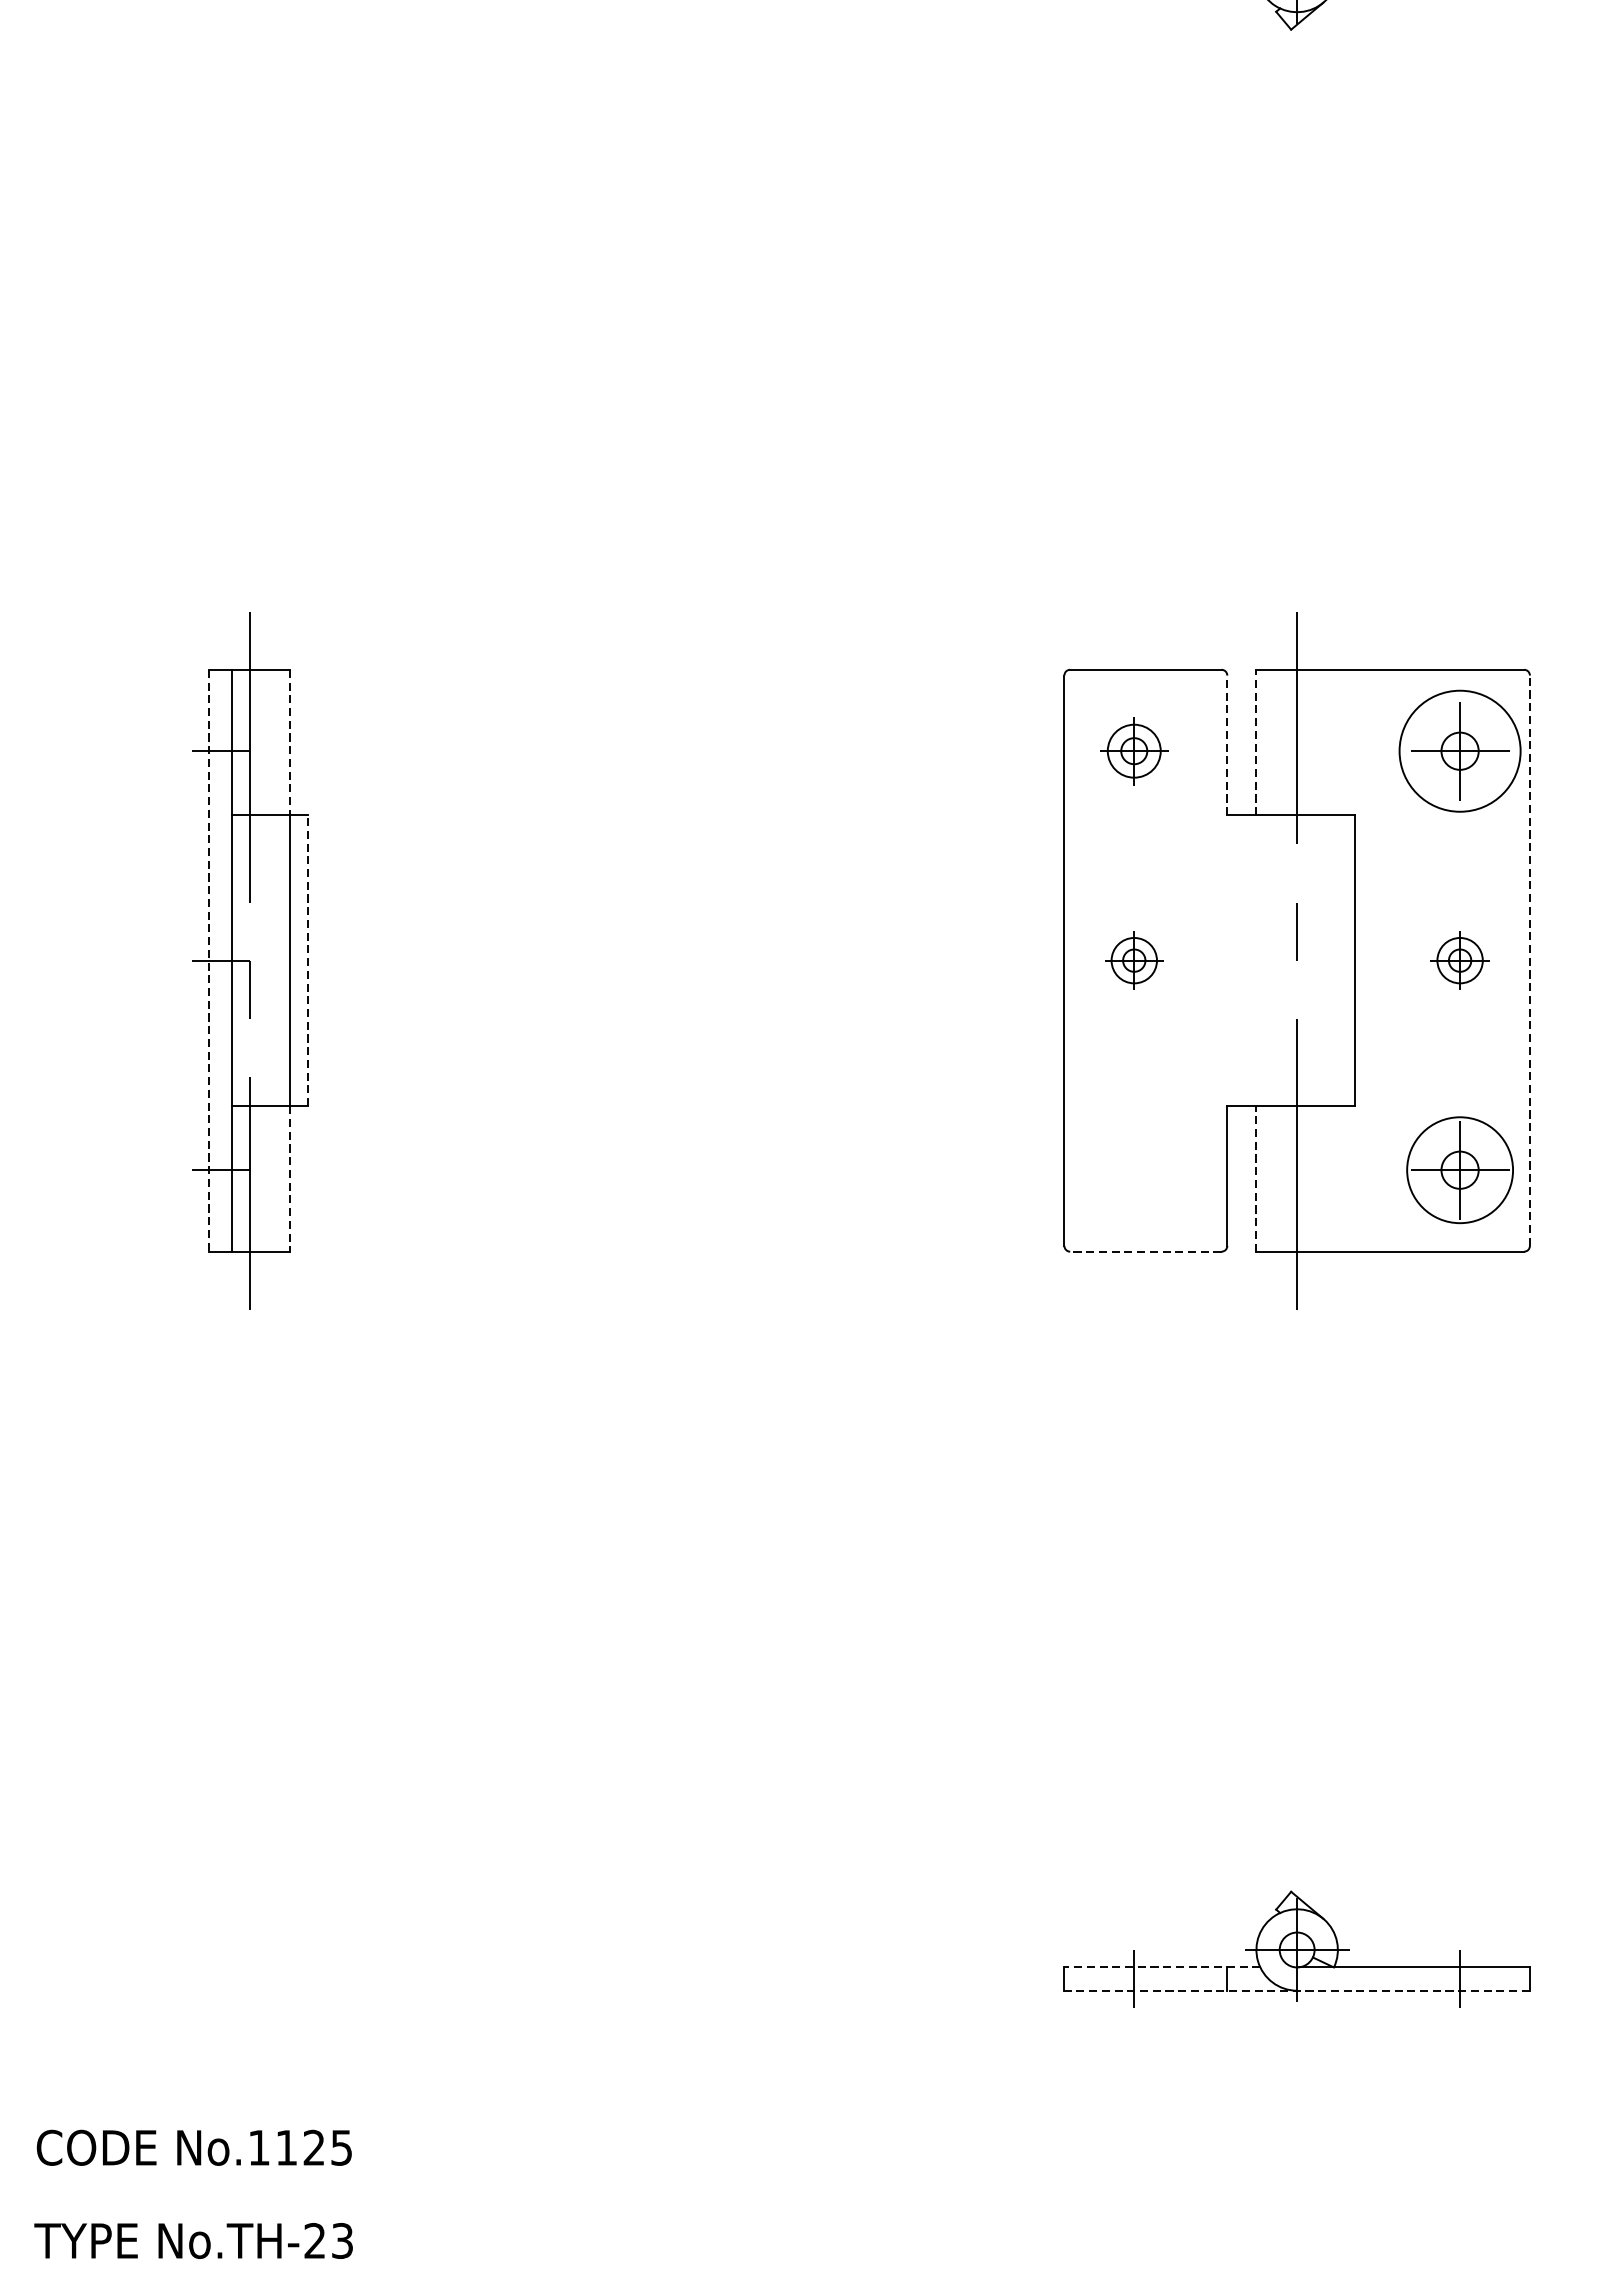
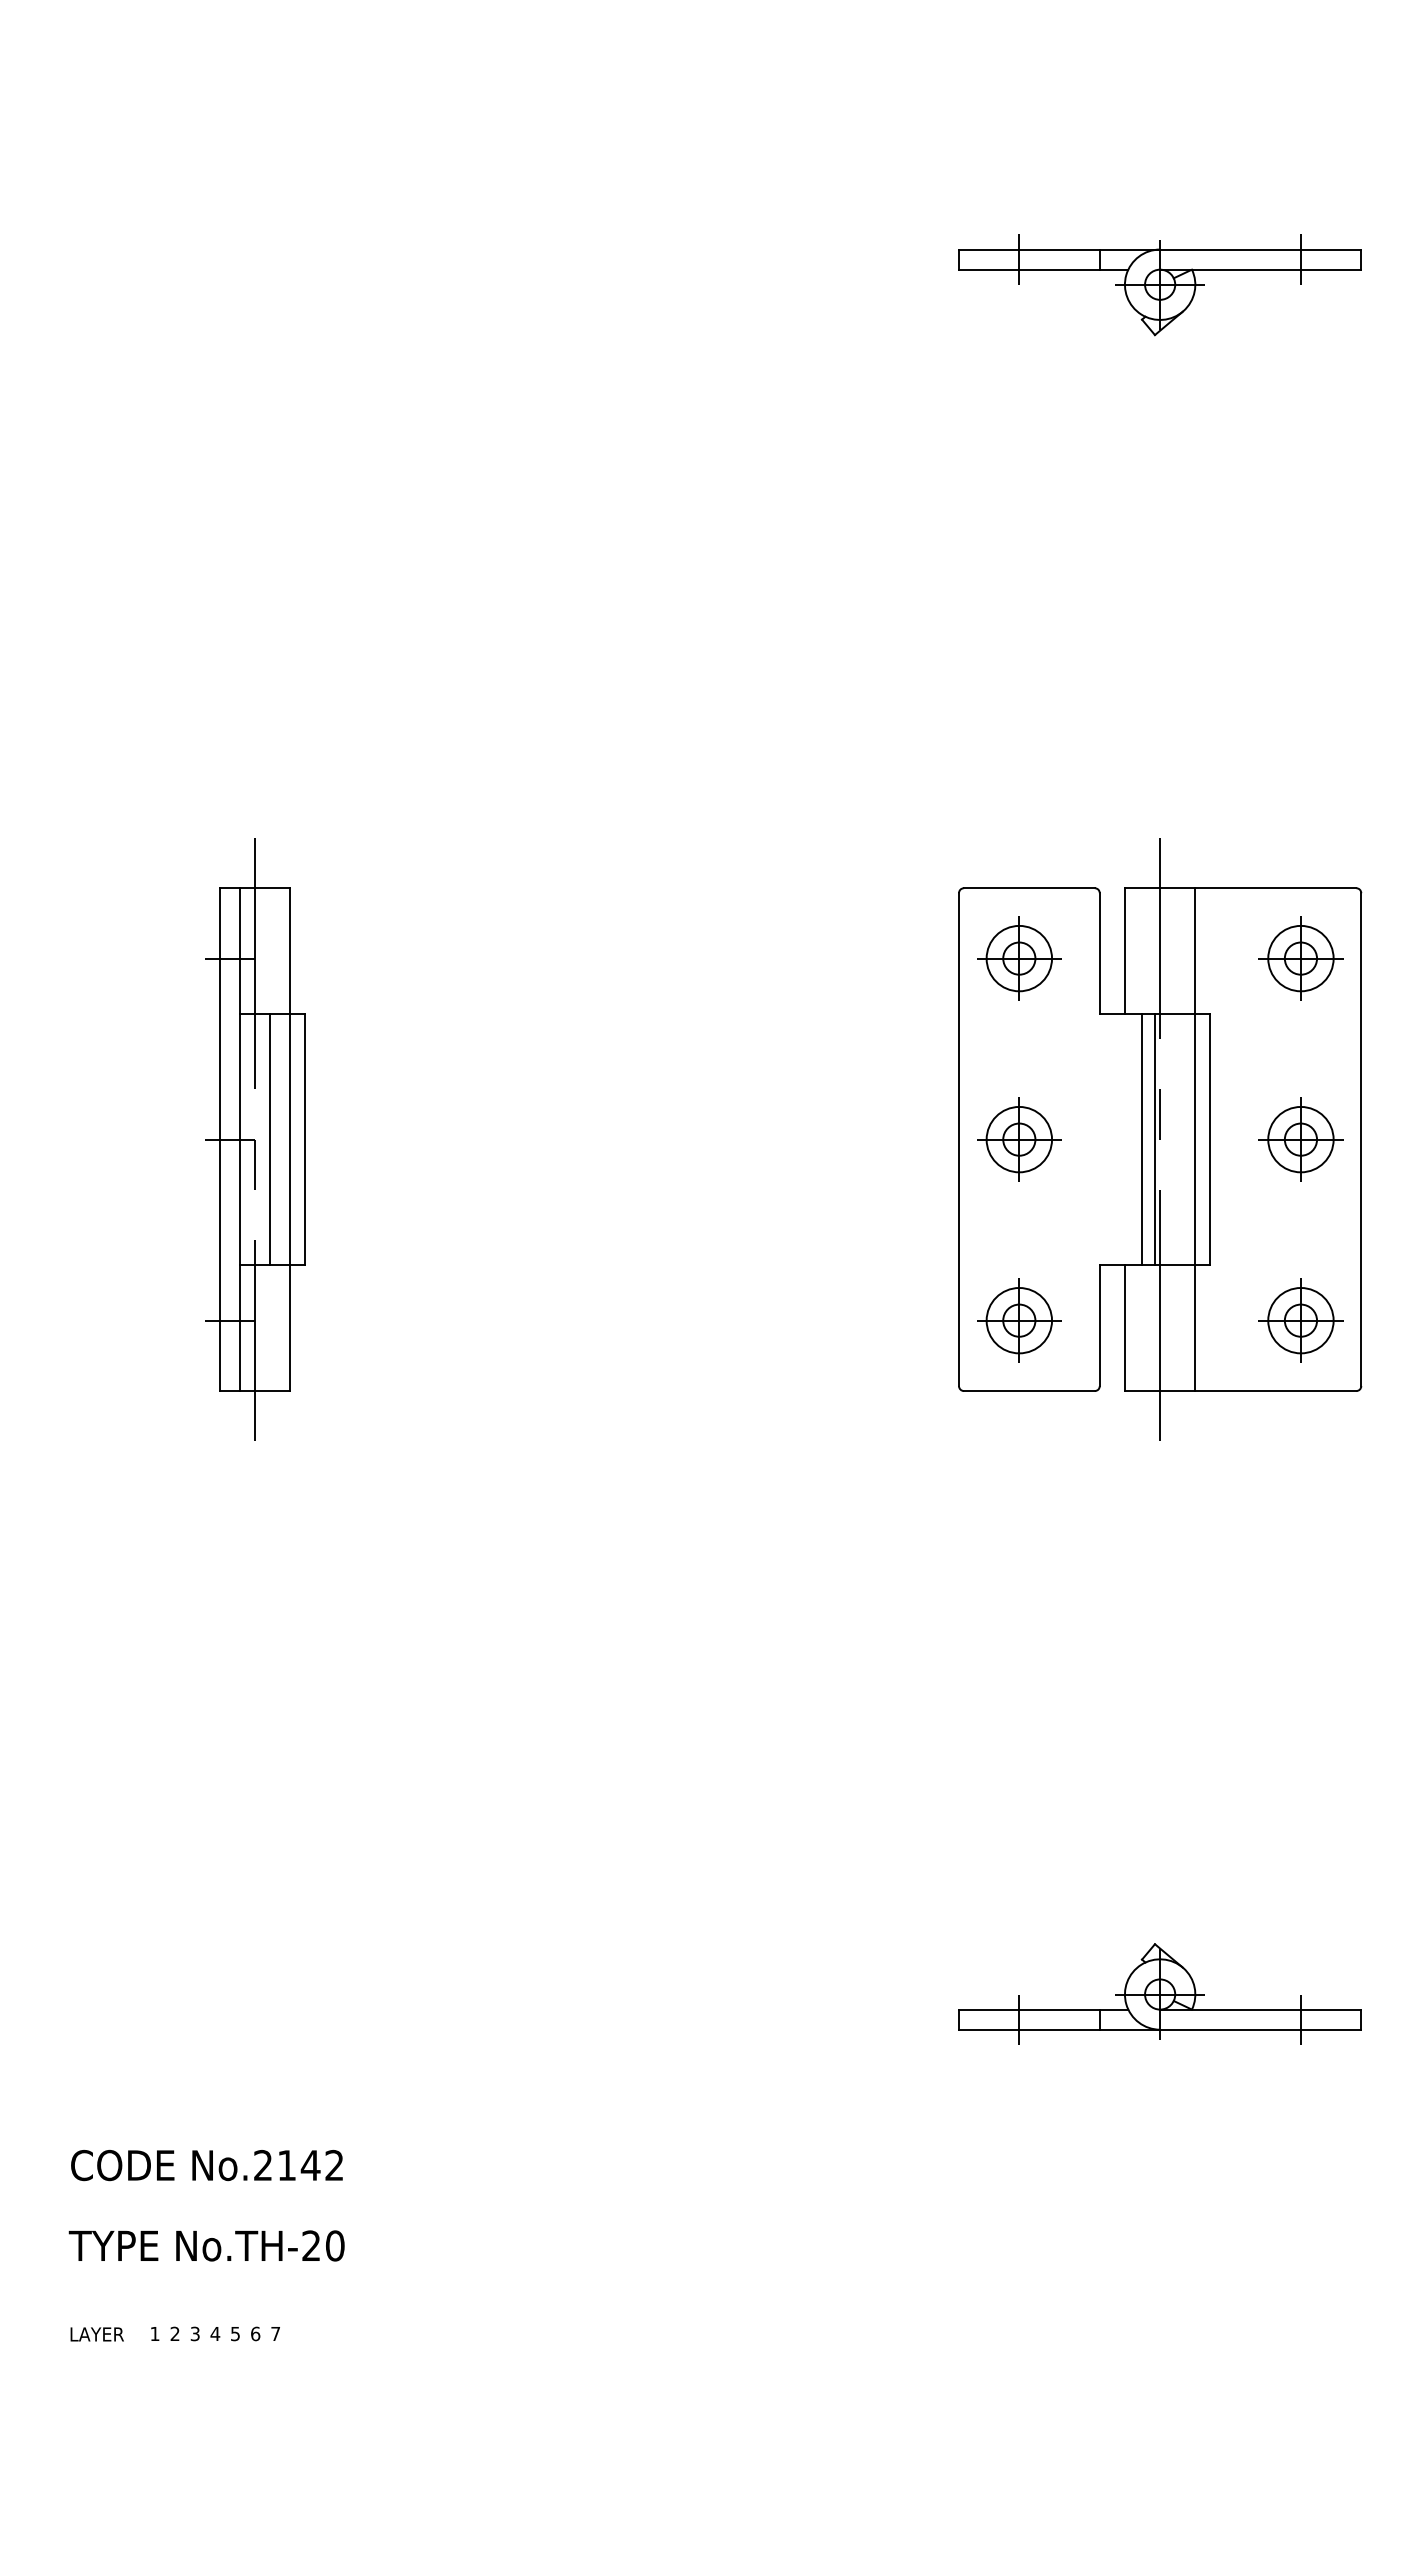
line: (290, 743) -> (290, 951), dashed -> solid
line: (1255, 743) -> (1124, 951), dashed -> solid
line: (1226, 745) -> (1099, 953), dashed -> solid
part: (1134, 751) -> (1019, 958), size x1.43
circle: (1459, 751) -> (1300, 958), size x0.62
line: (267, 960) -> (270, 1139), added
line: (308, 960) -> (305, 1139), dashed -> solid
part: (1134, 960) -> (1019, 1139), size x1.67
line: (1276, 960) -> (1142, 1139), added
line: (1290, 960) -> (1154, 1139), added
line: (1338, 960) -> (1195, 1139), added
part: (1459, 960) -> (1300, 1139), size x1.67
line: (1530, 960) -> (1361, 1139), dashed -> solid
line: (208, 961) -> (219, 1140), dashed -> solid
part: (1134, 1170) -> (1019, 1320), added
circle: (1459, 1170) -> (1300, 1320), size x0.71
line: (290, 1179) -> (290, 1328), dashed -> solid
line: (1255, 1179) -> (1124, 1328), dashed -> solid
line: (1144, 1252) -> (1028, 1391), dashed -> solid
line: (1162, 1967) -> (1043, 2009), dashed -> solid
line: (1296, 1990) -> (1159, 2029), dashed -> solid
text: (300, 2147) -> (298, 2165), No.1125 -> No.2142
text: (342, 2240) -> (335, 2245), No.TH-23 -> No.TH-20

